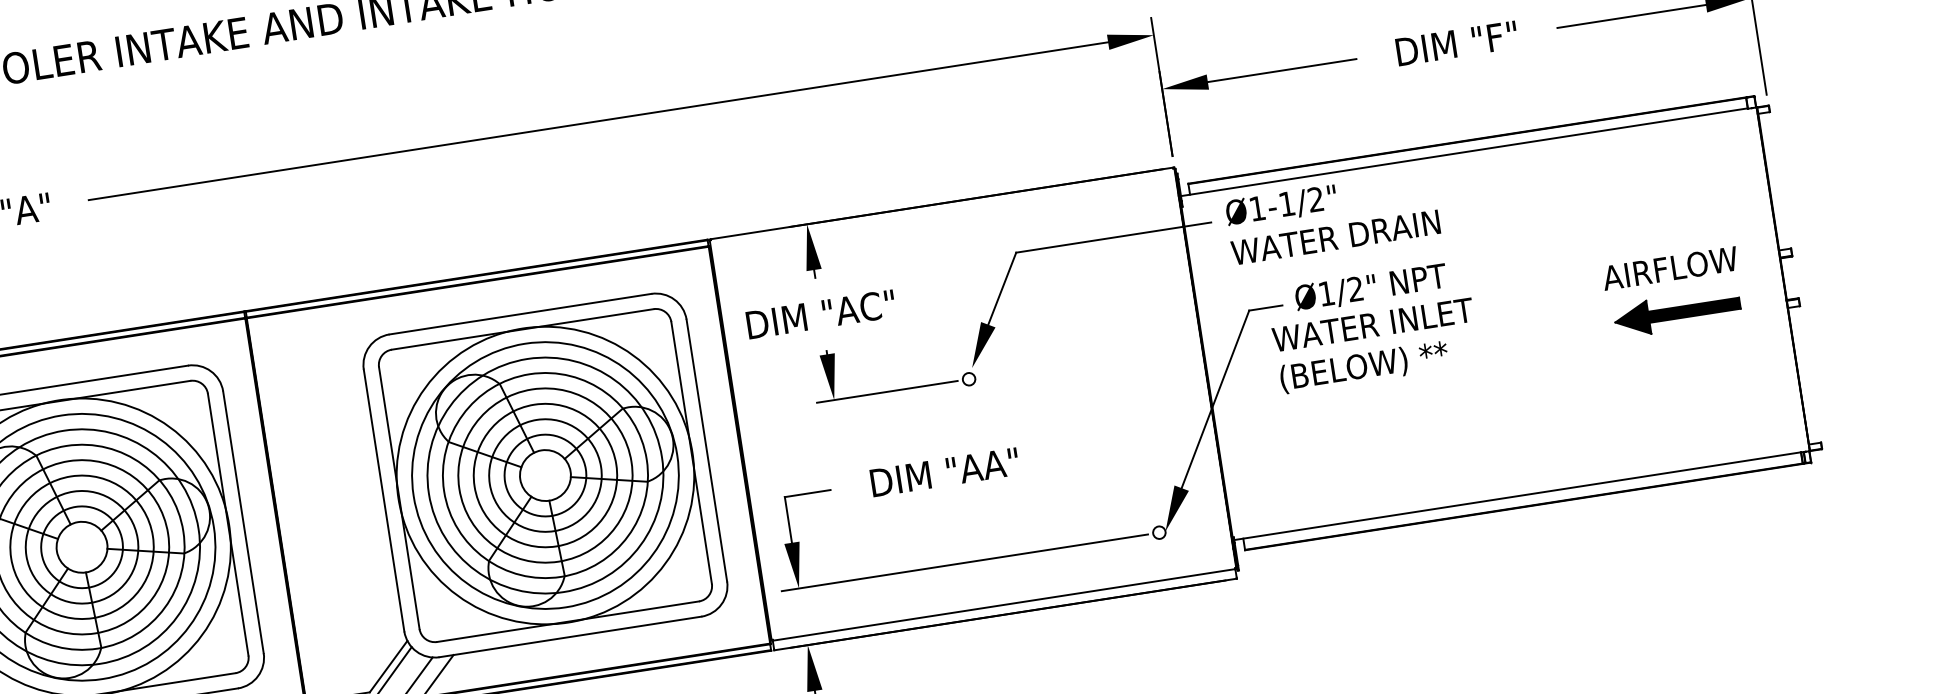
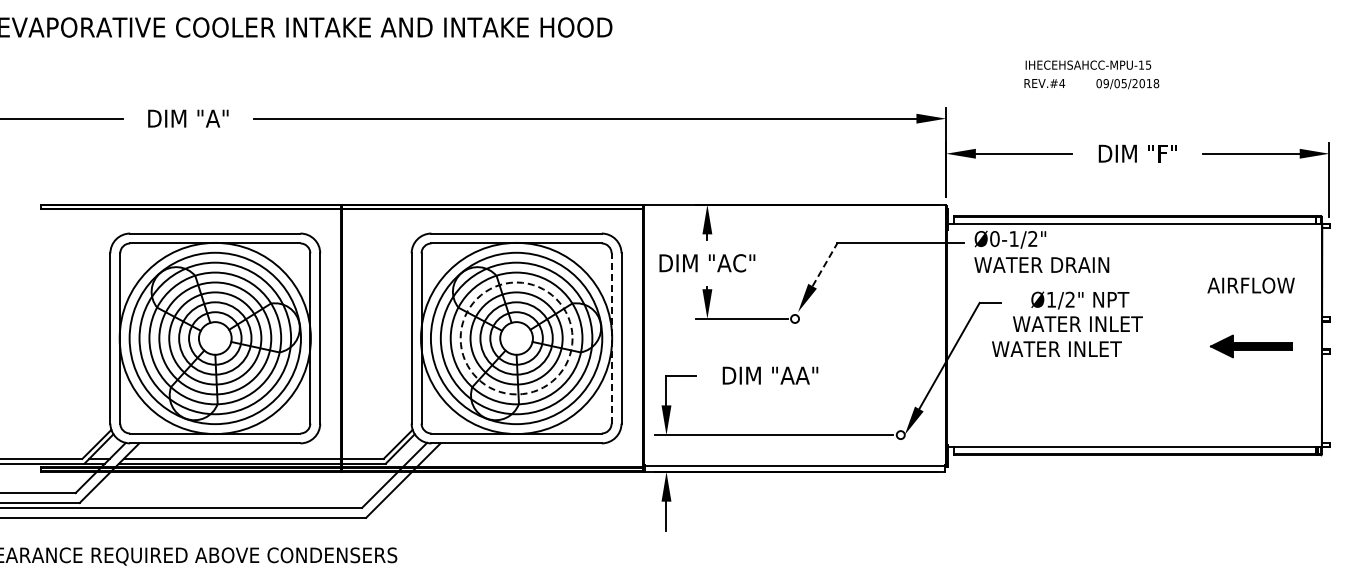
text: (1256, 207) -> (994, 238), Ø1-1/2" -> Ø0-1/2"
text: (1669, 268) -> (1250, 285), moved
line: (1002, 288) -> (825, 264), solid -> dashed
text: (1369, 305) -> (1077, 311), moved
text: (1378, 363) -> (1056, 349), (BELOW) ** -> WATER INLET
line: (691, 451) -> (611, 337), solid -> dashed
circle: (545, 475) -> (516, 338), solid -> dashed

